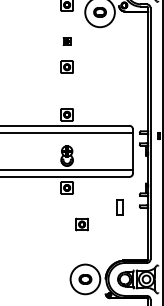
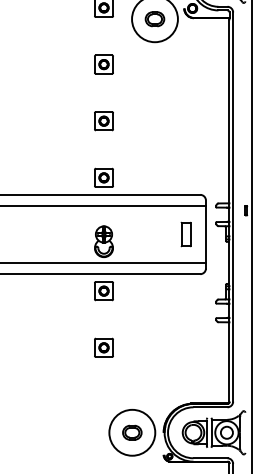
part: (66, 41) -> (102, 64), size x1.67
part: (66, 66) -> (102, 120), moved
part: (119, 207) -> (185, 234), moved
part: (81, 224) -> (102, 347), moved

